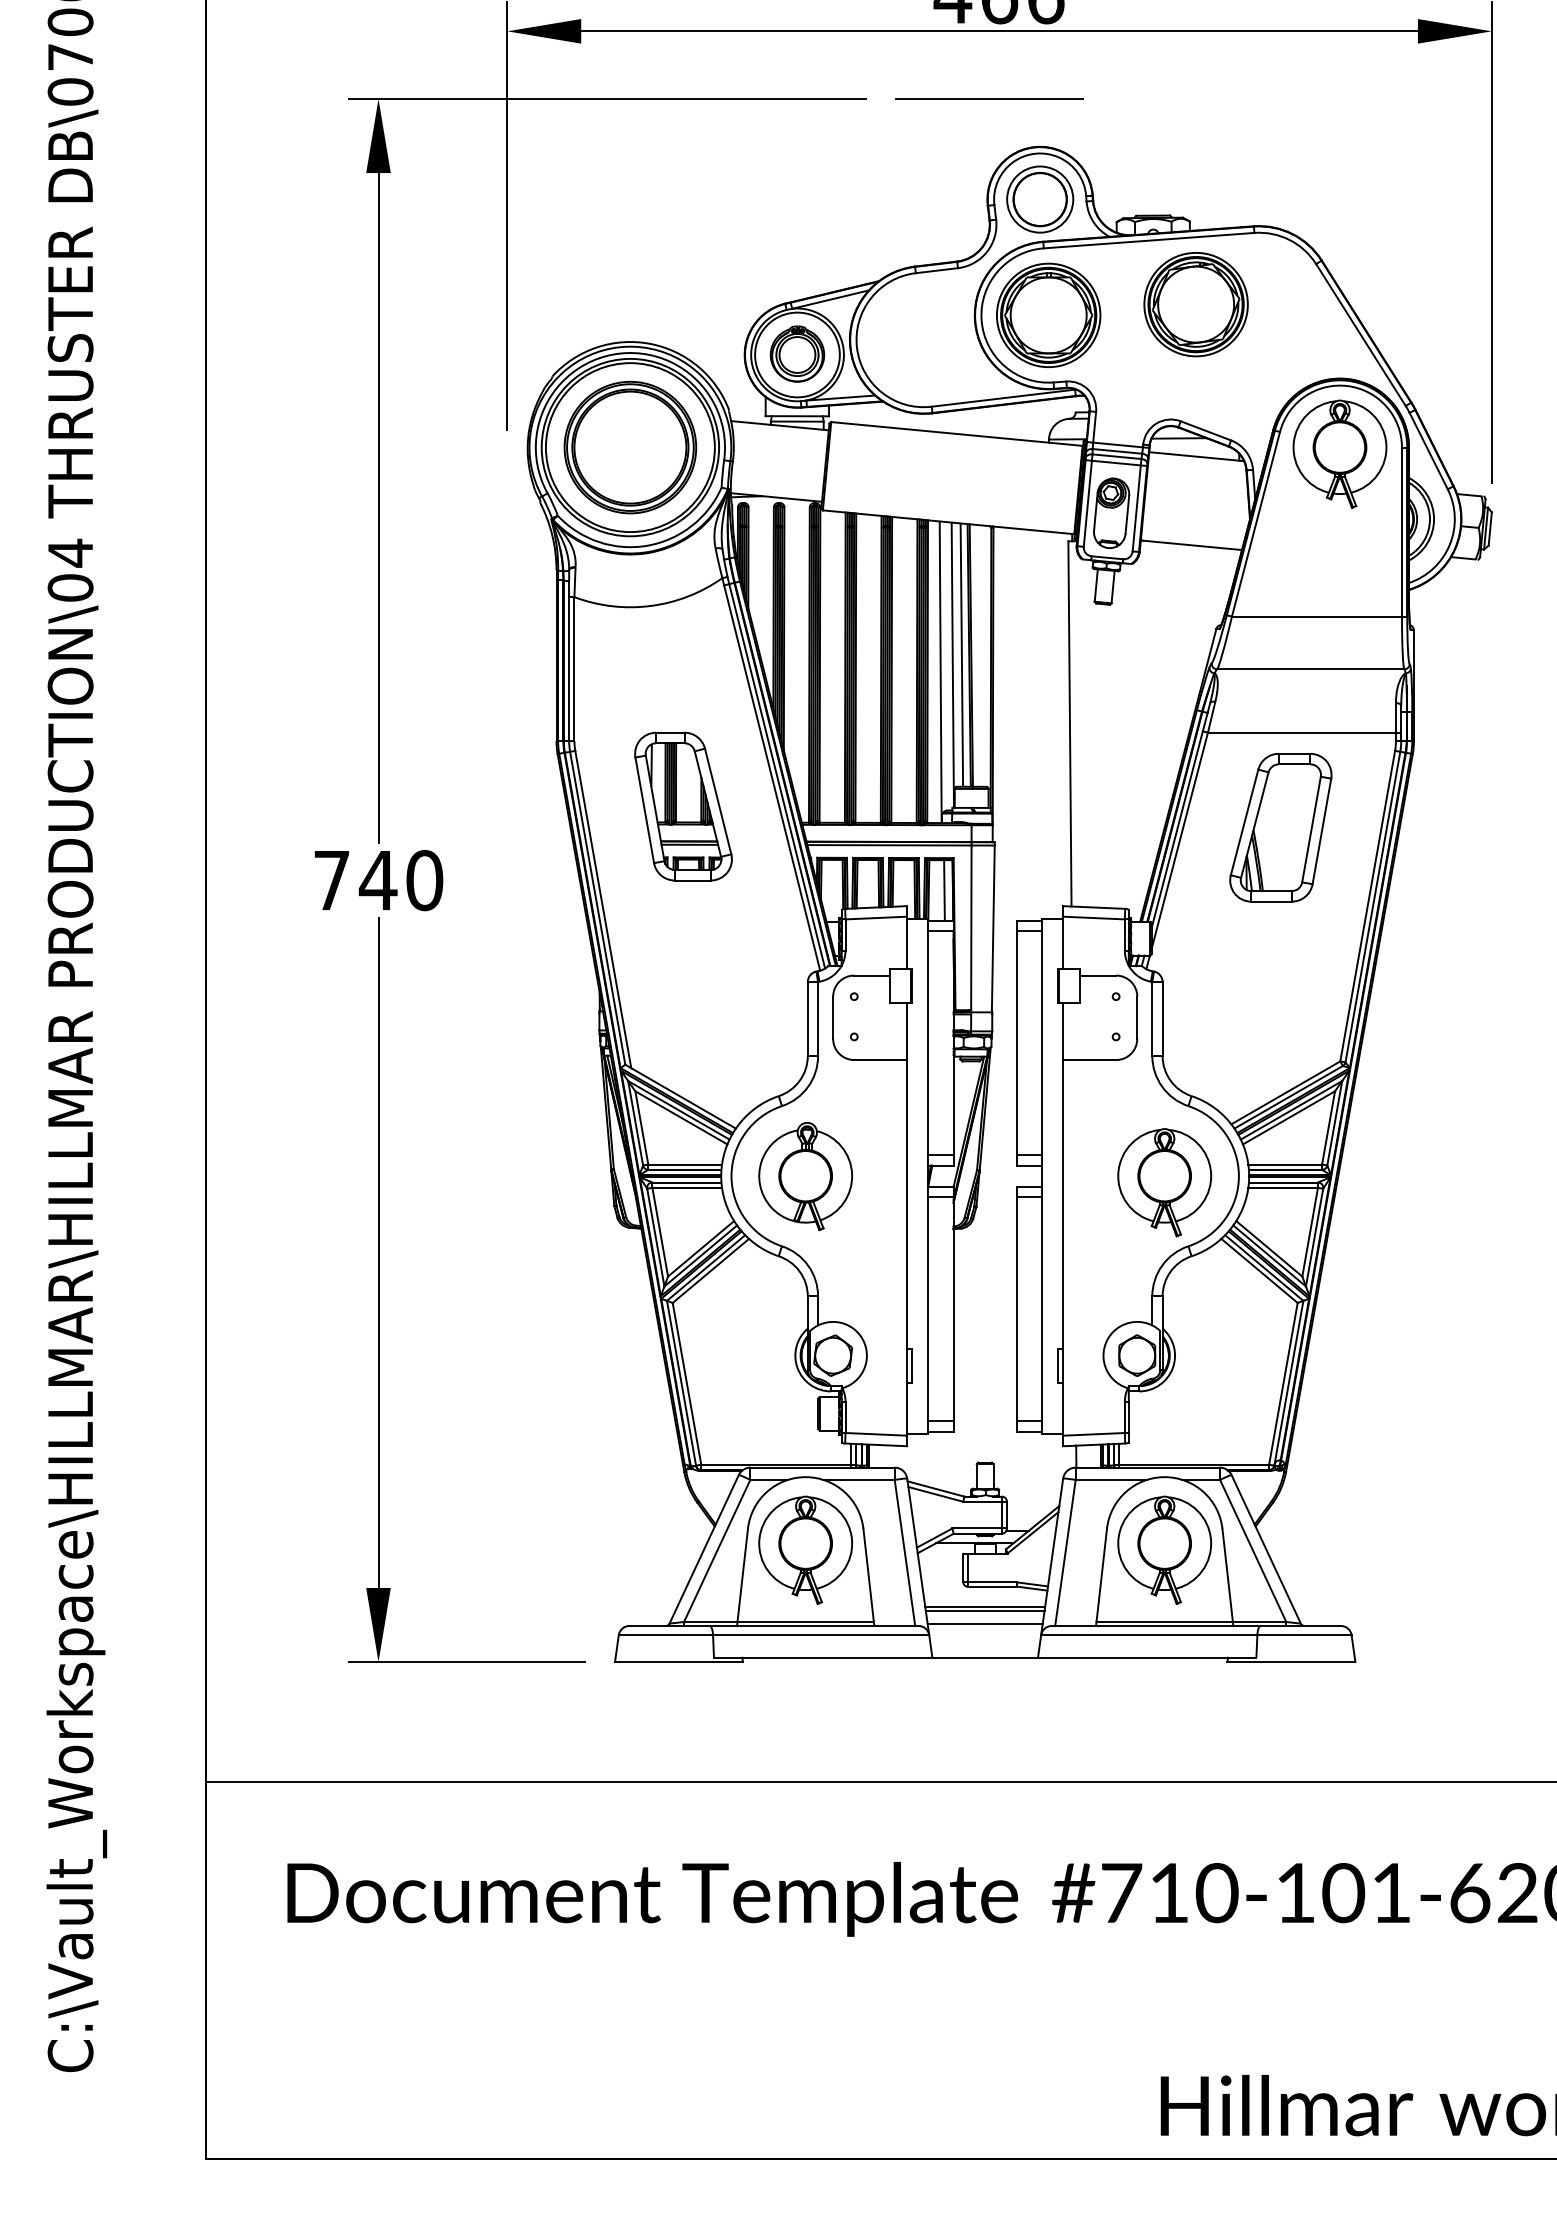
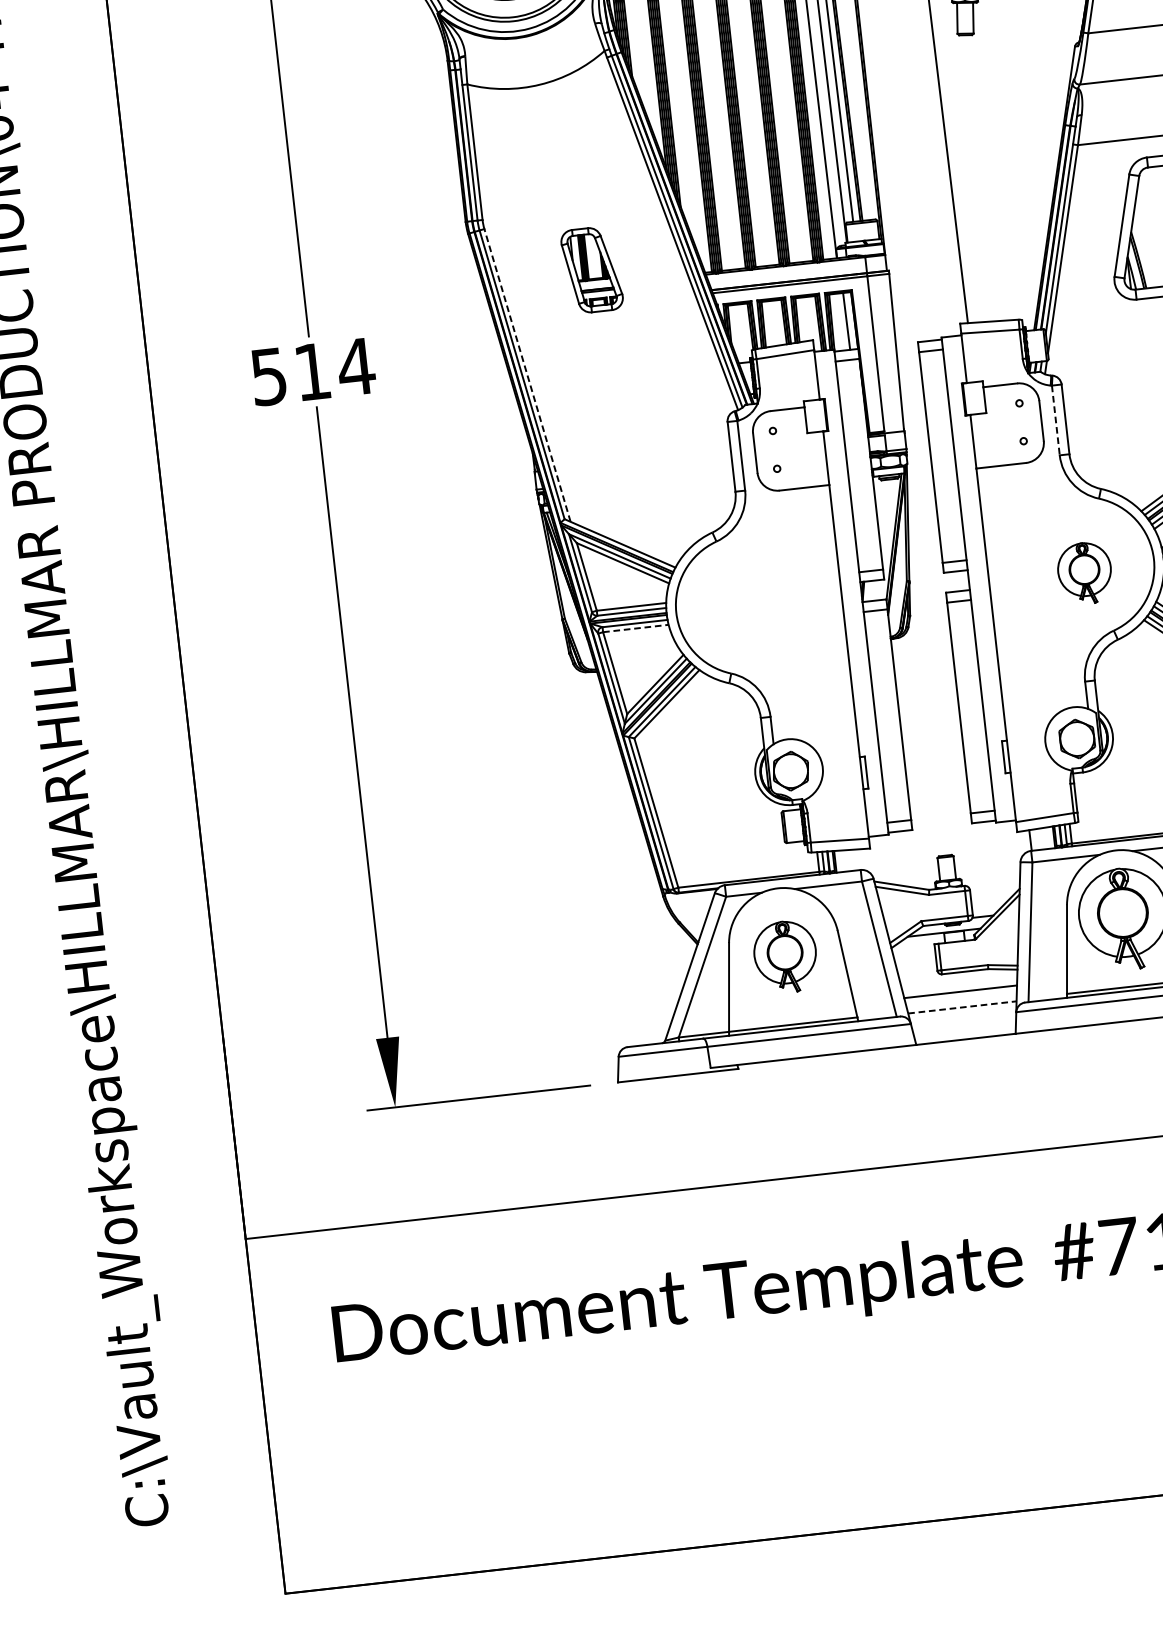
part: (683, 806) -> (592, 269), size x0.6
text: (378, 880) -> (312, 371), 740 -> 514
line: (603, 909) -> (527, 375), solid -> dashed
line: (1152, 1019) -> (1056, 420), solid -> dashed
part: (805, 1176) -> (746, 605), removed
part: (1164, 1182) -> (1084, 573), size x0.6
line: (687, 1187) -> (636, 628), solid -> dashed
part: (805, 1549) -> (785, 956), size x0.7
line: (984, 1611) -> (960, 995), removed
line: (985, 1623) -> (962, 1007), solid -> dashed

